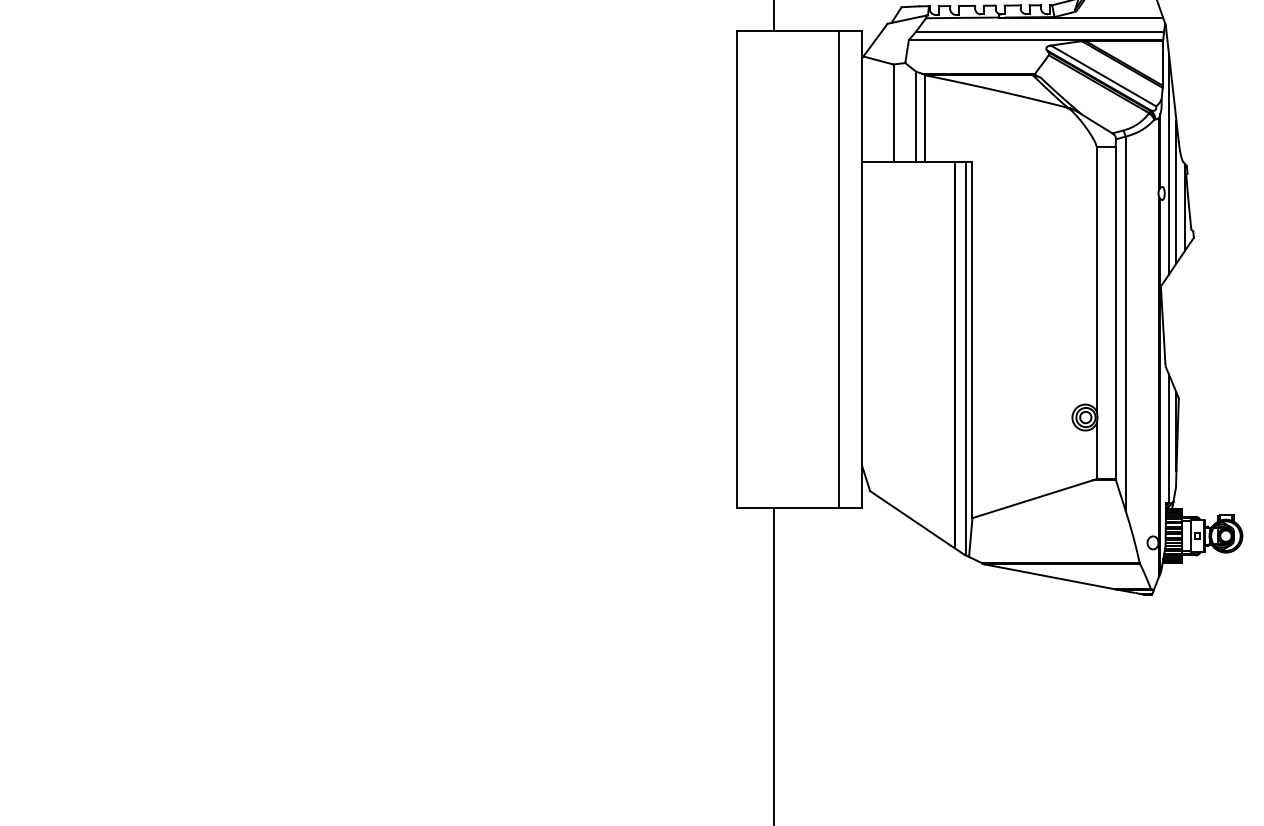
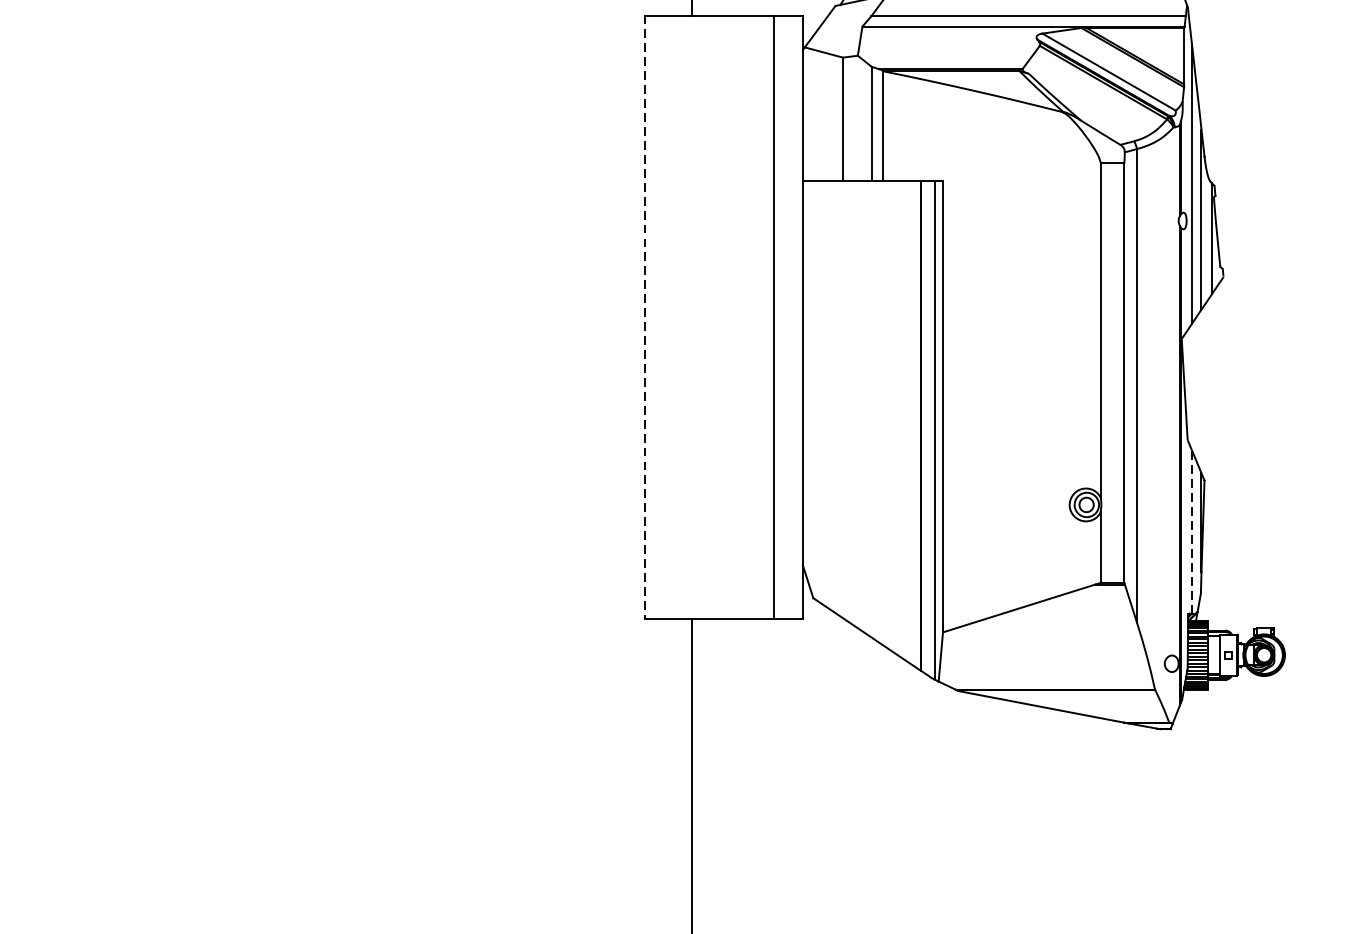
line: (737, 270) -> (645, 318), solid -> dashed
line: (1168, 438) -> (1191, 531), solid -> dashed

